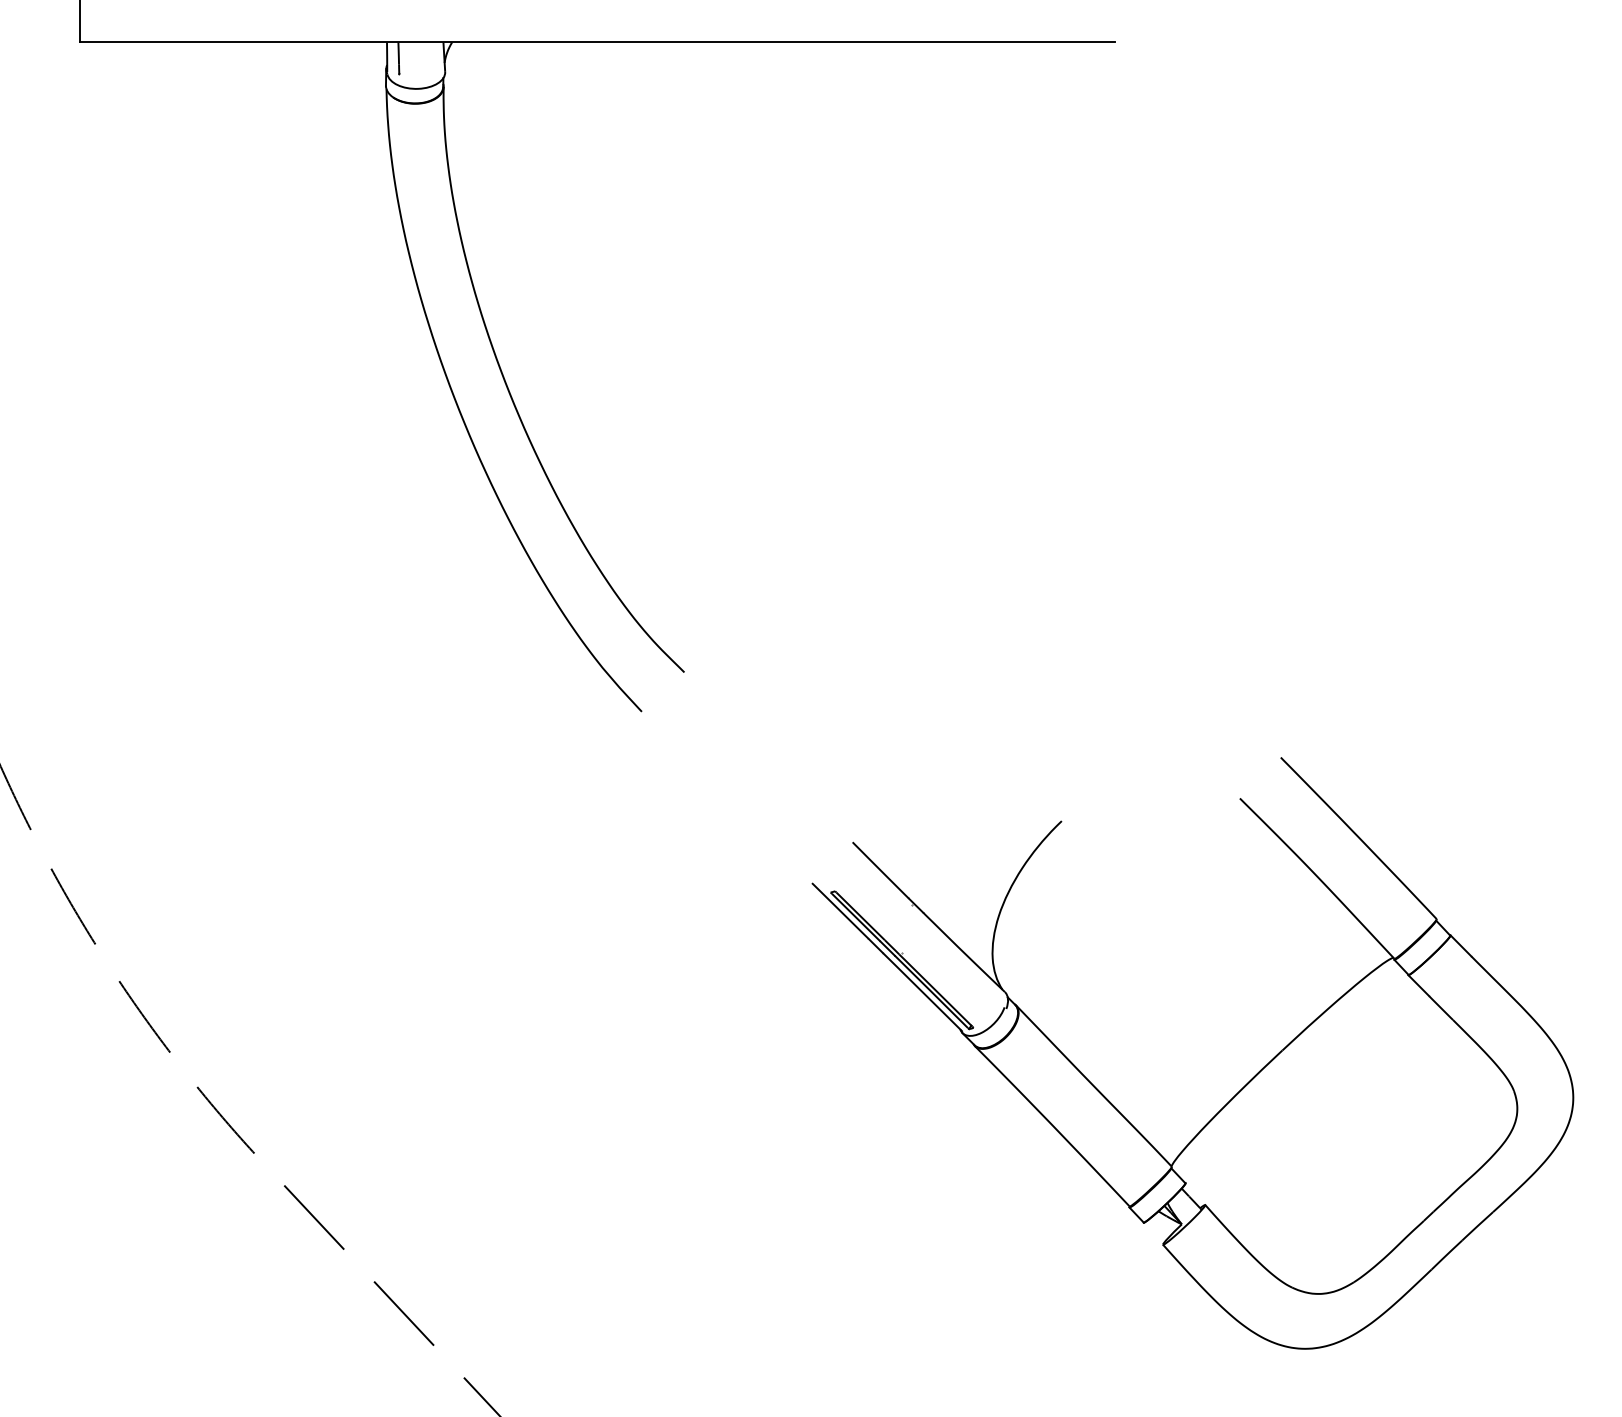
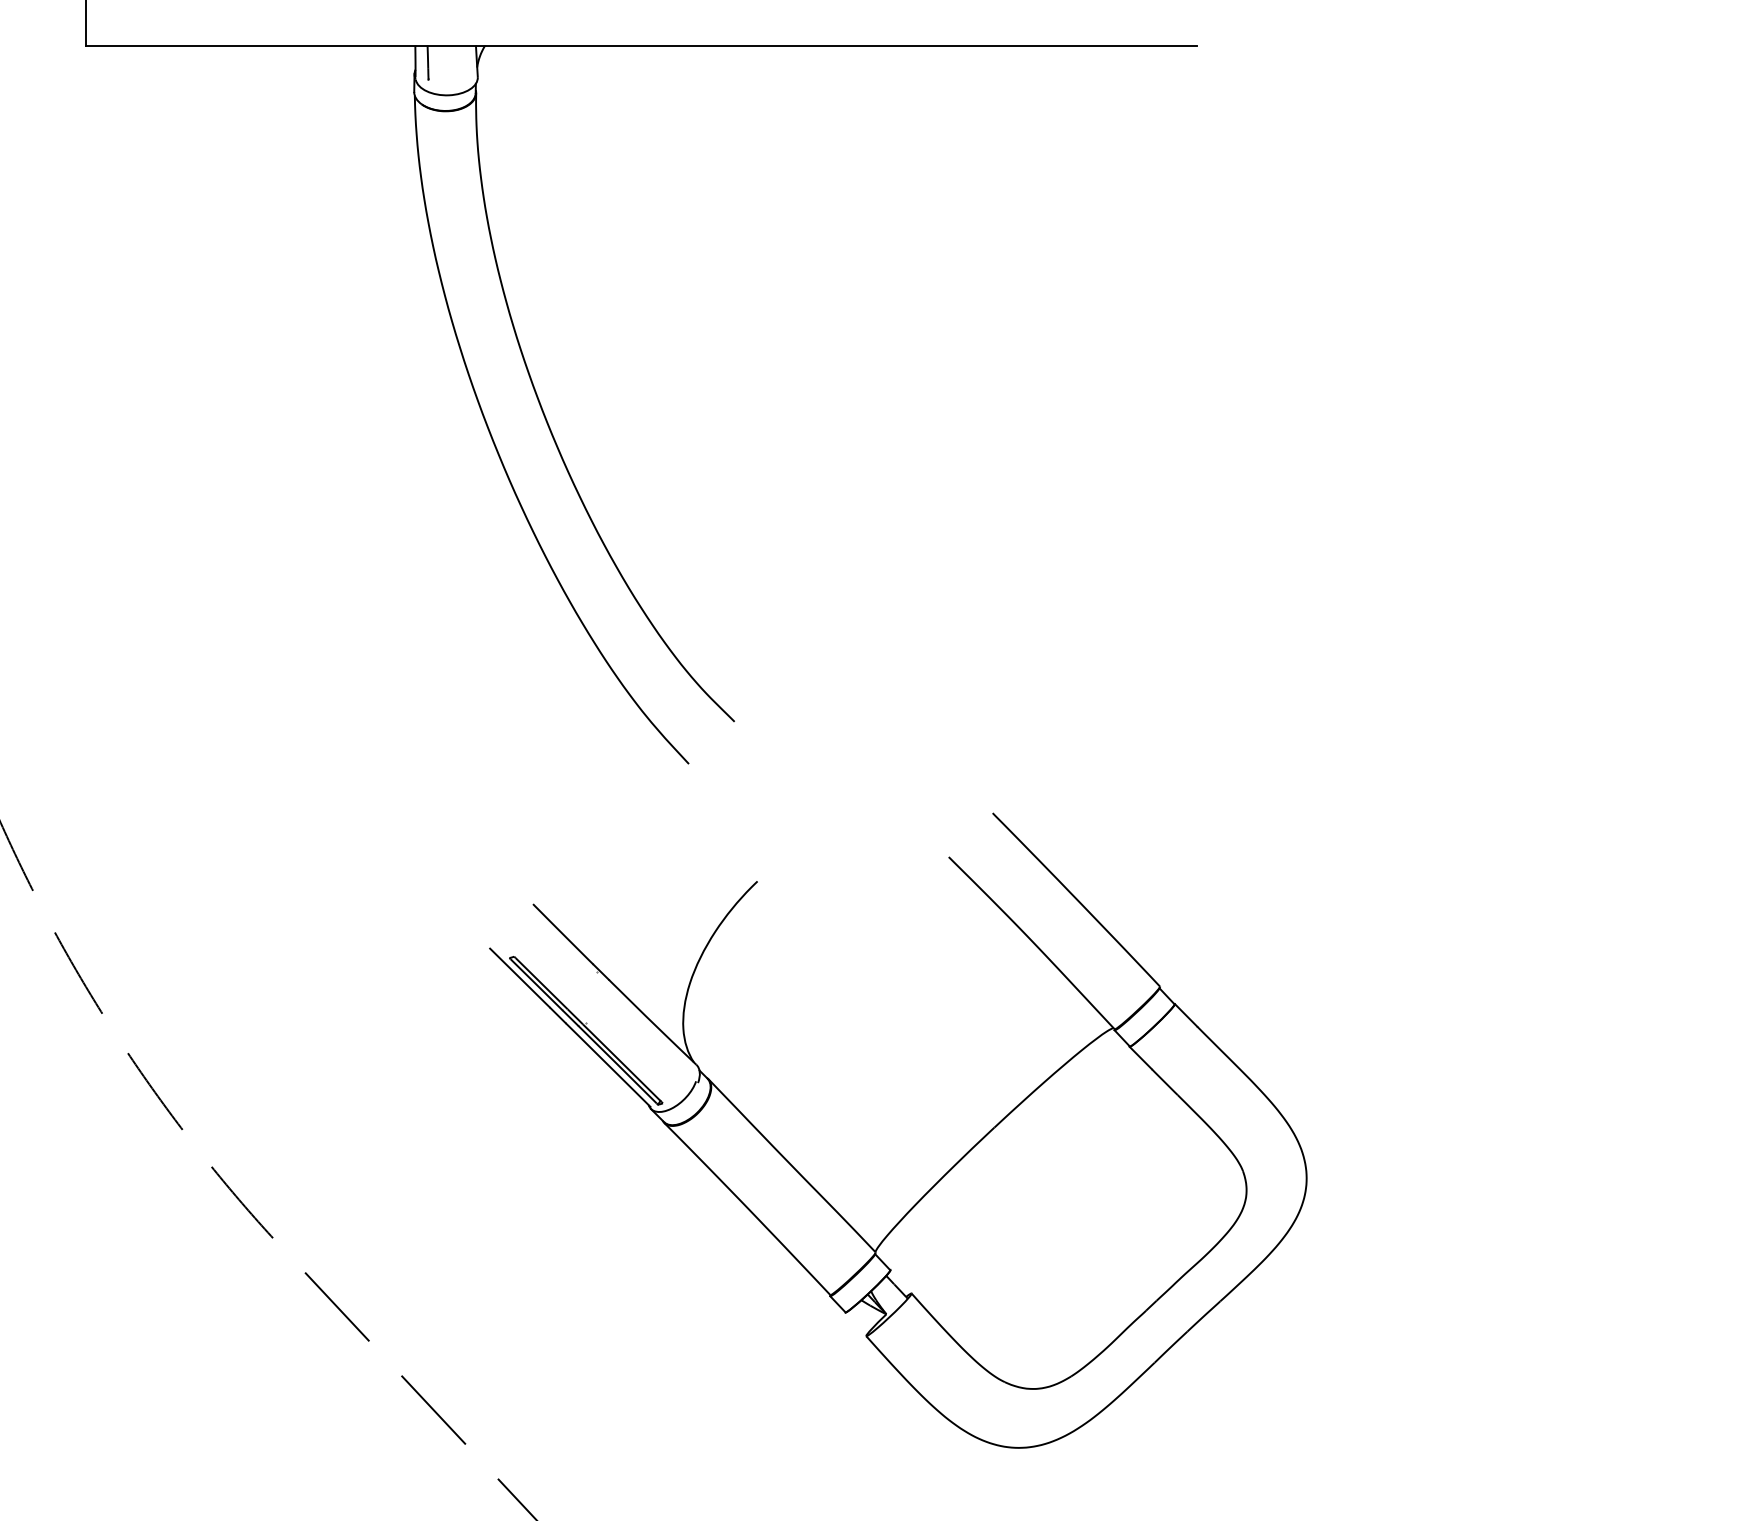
part: (1234, 1095) -> (942, 1175), moved

